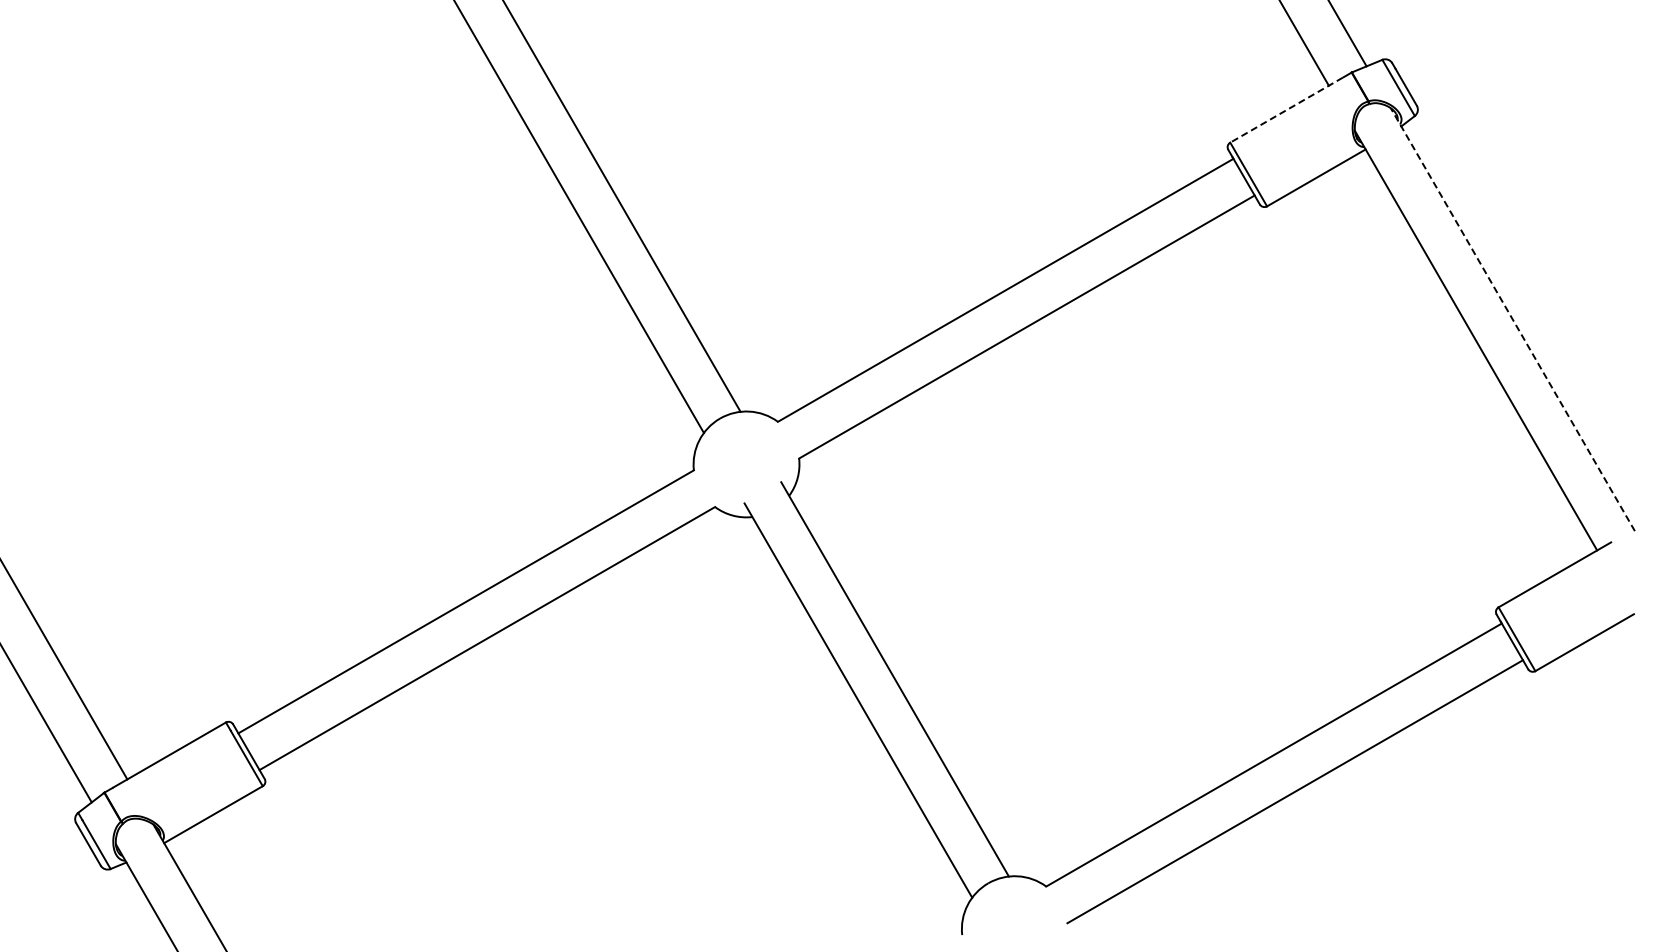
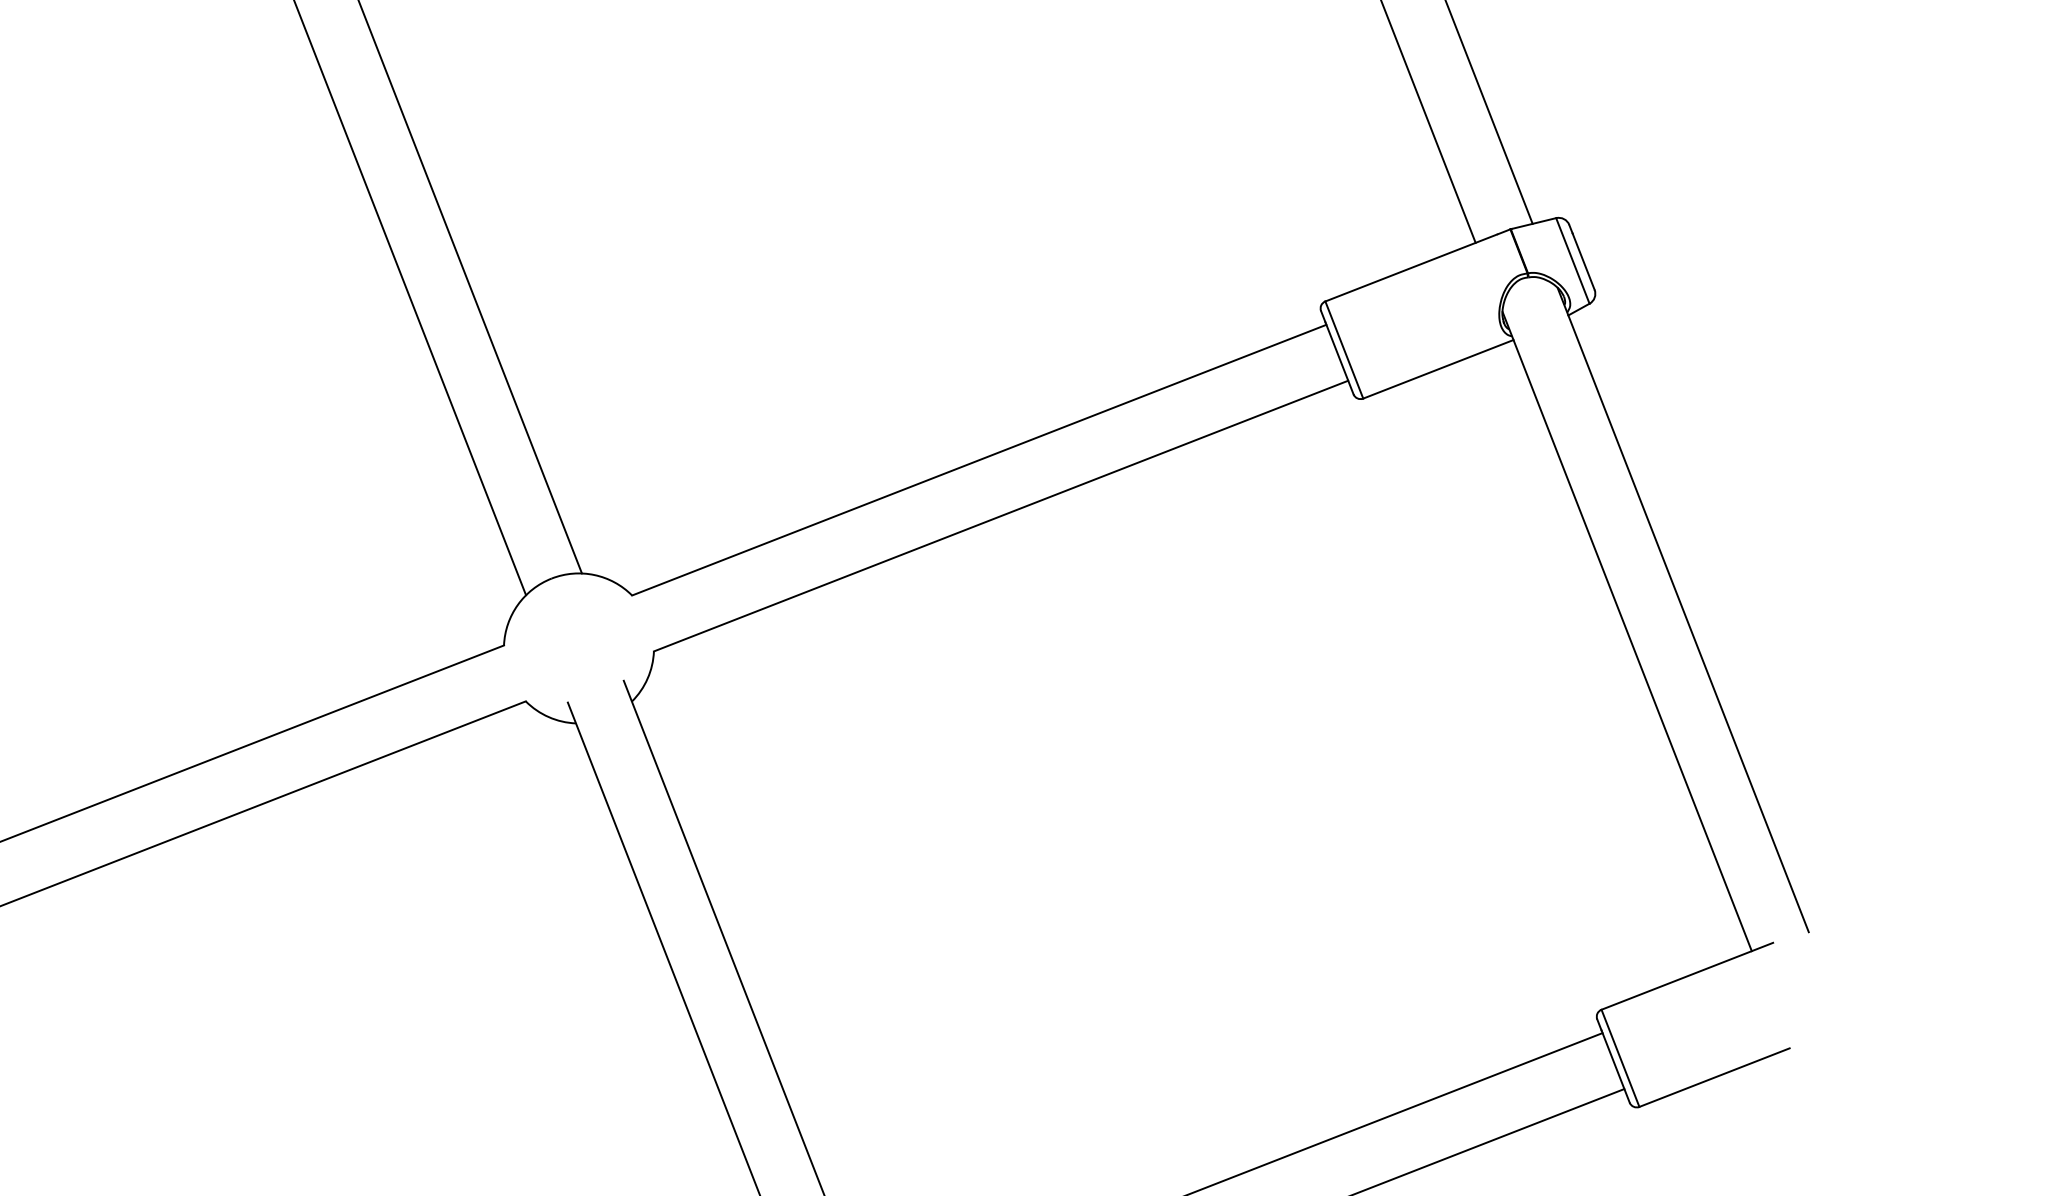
line: (1286, 110) -> (1411, 268), dashed -> solid
line: (1512, 319) -> (1682, 609), dashed -> solid

